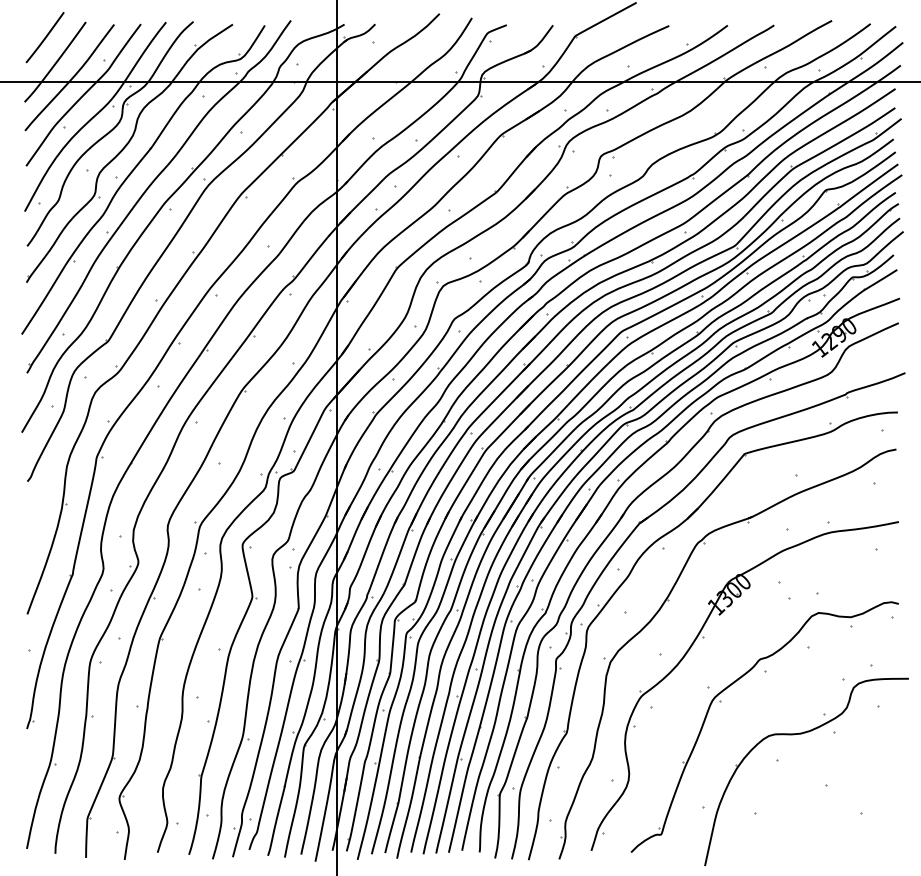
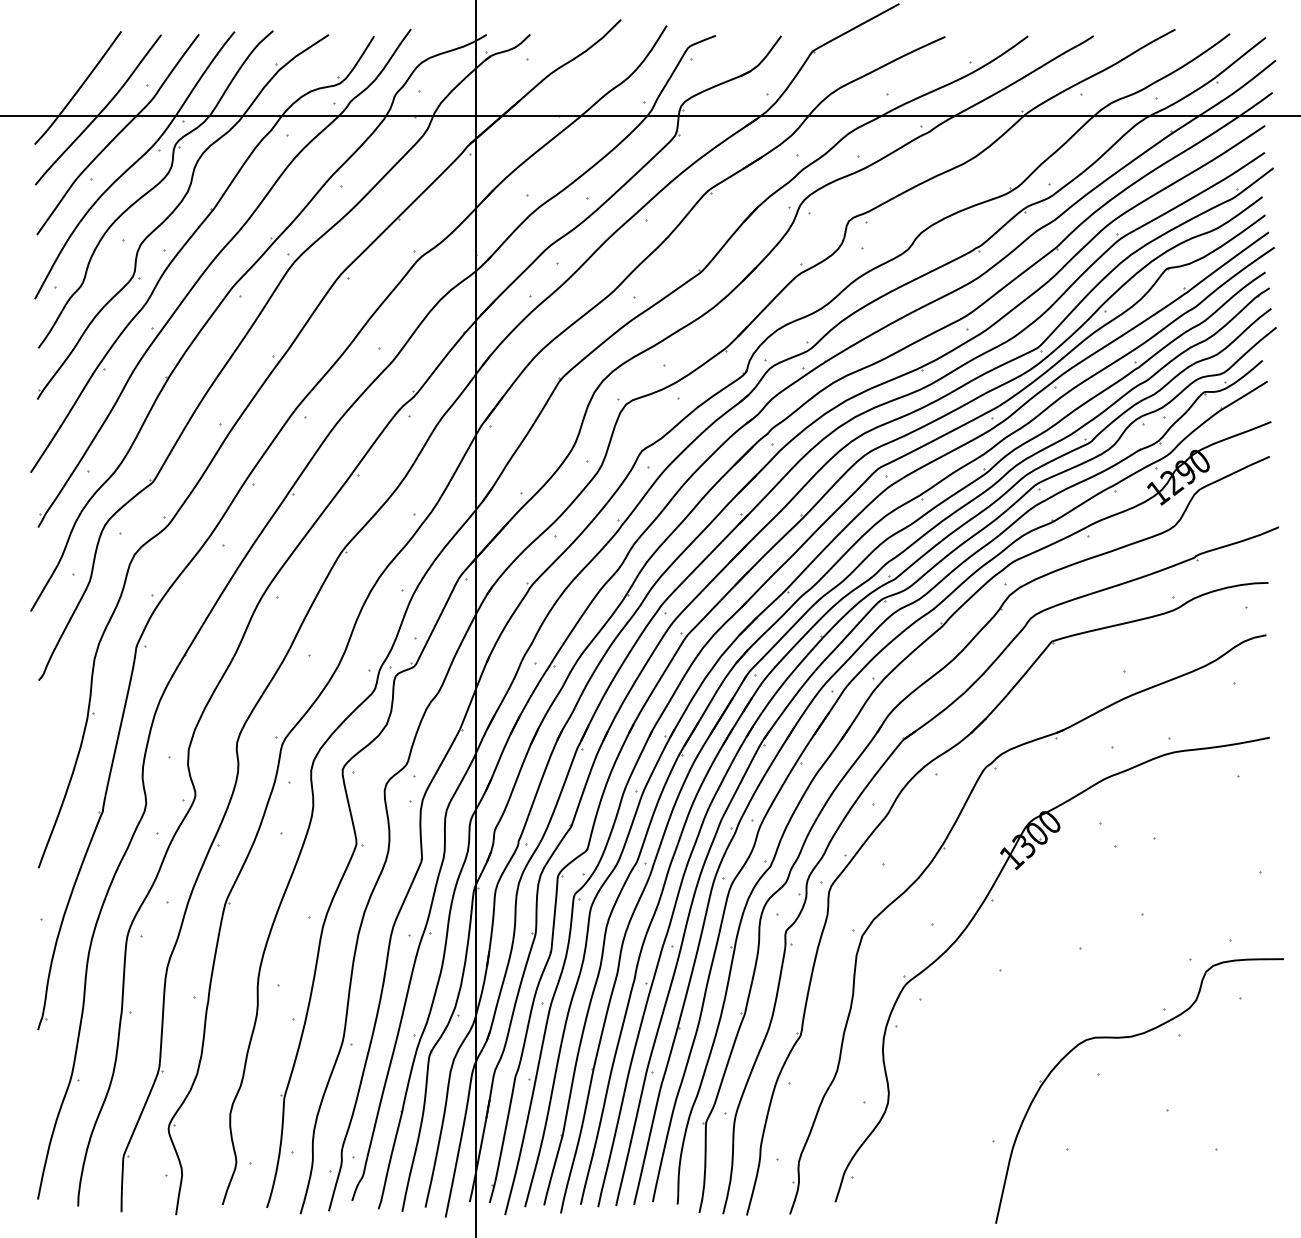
line: (44, 37) -> (62, 53), removed
part: (721, 701) -> (1019, 991), removed

